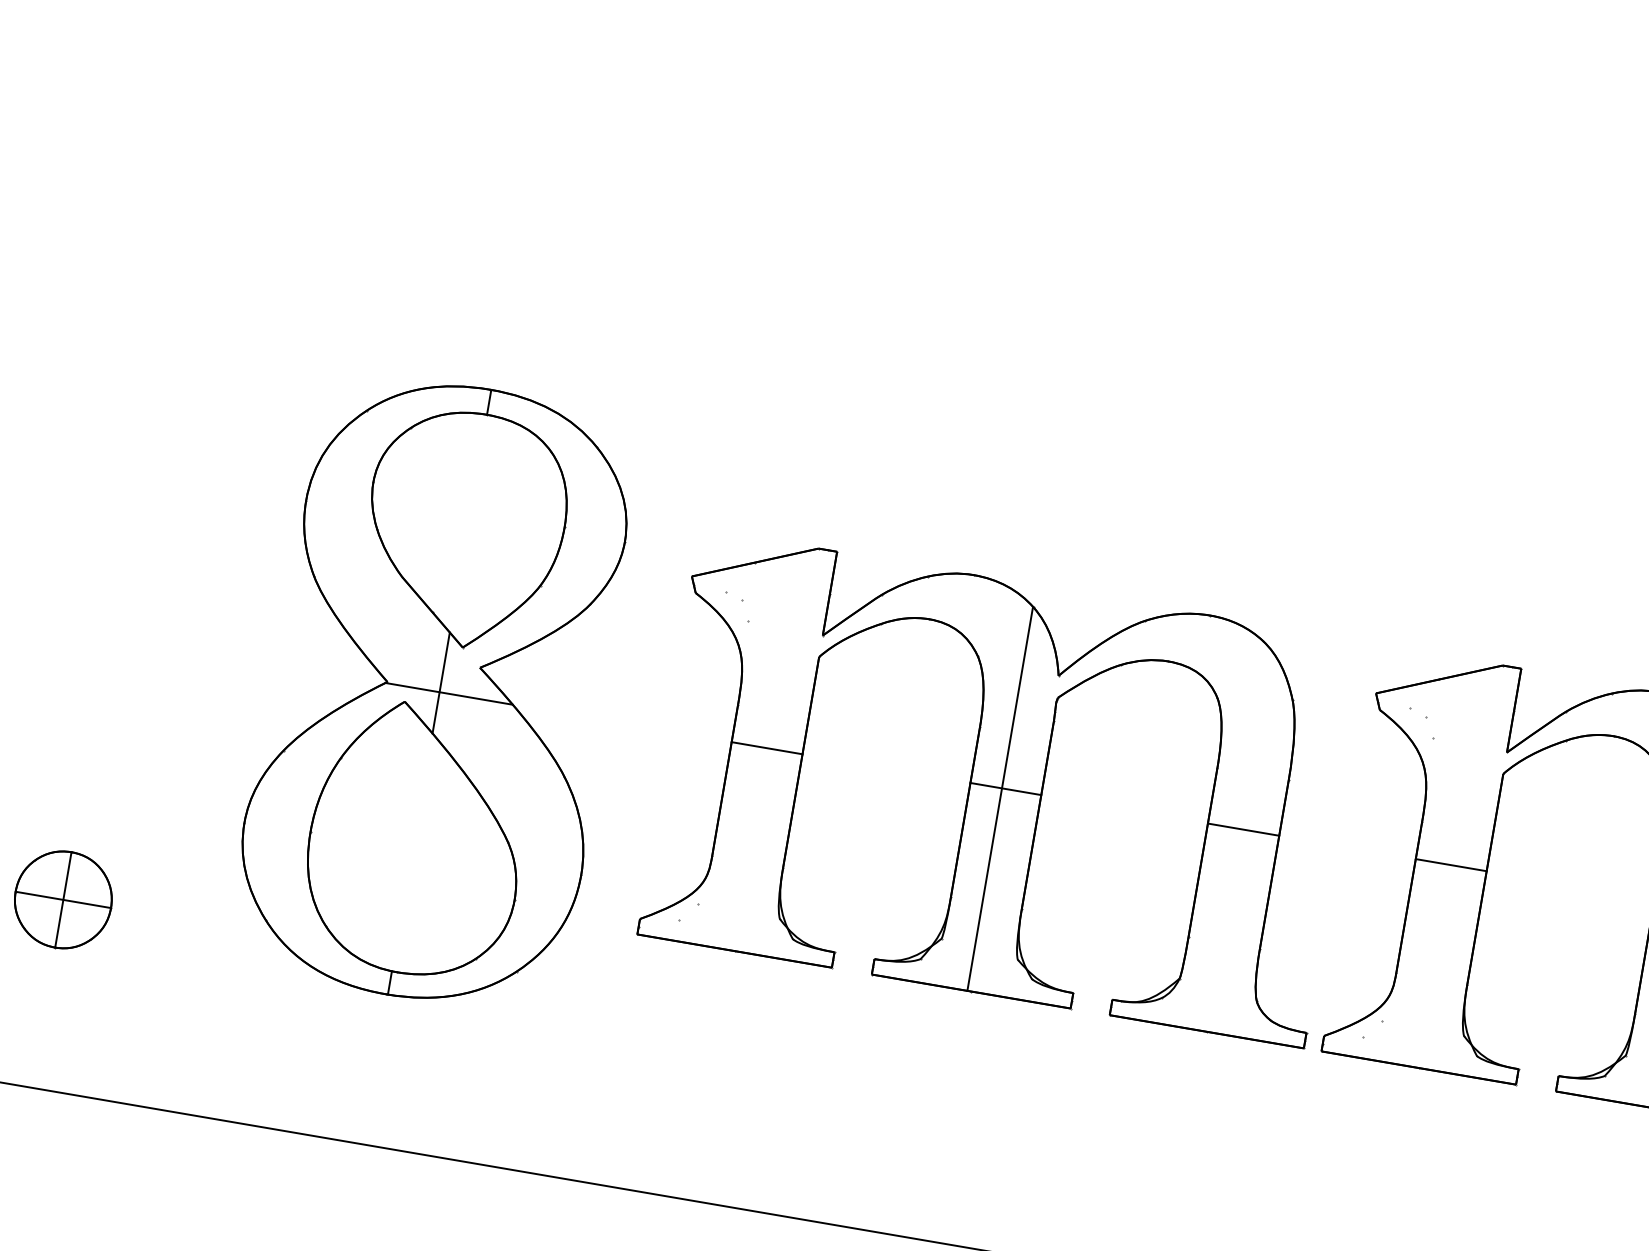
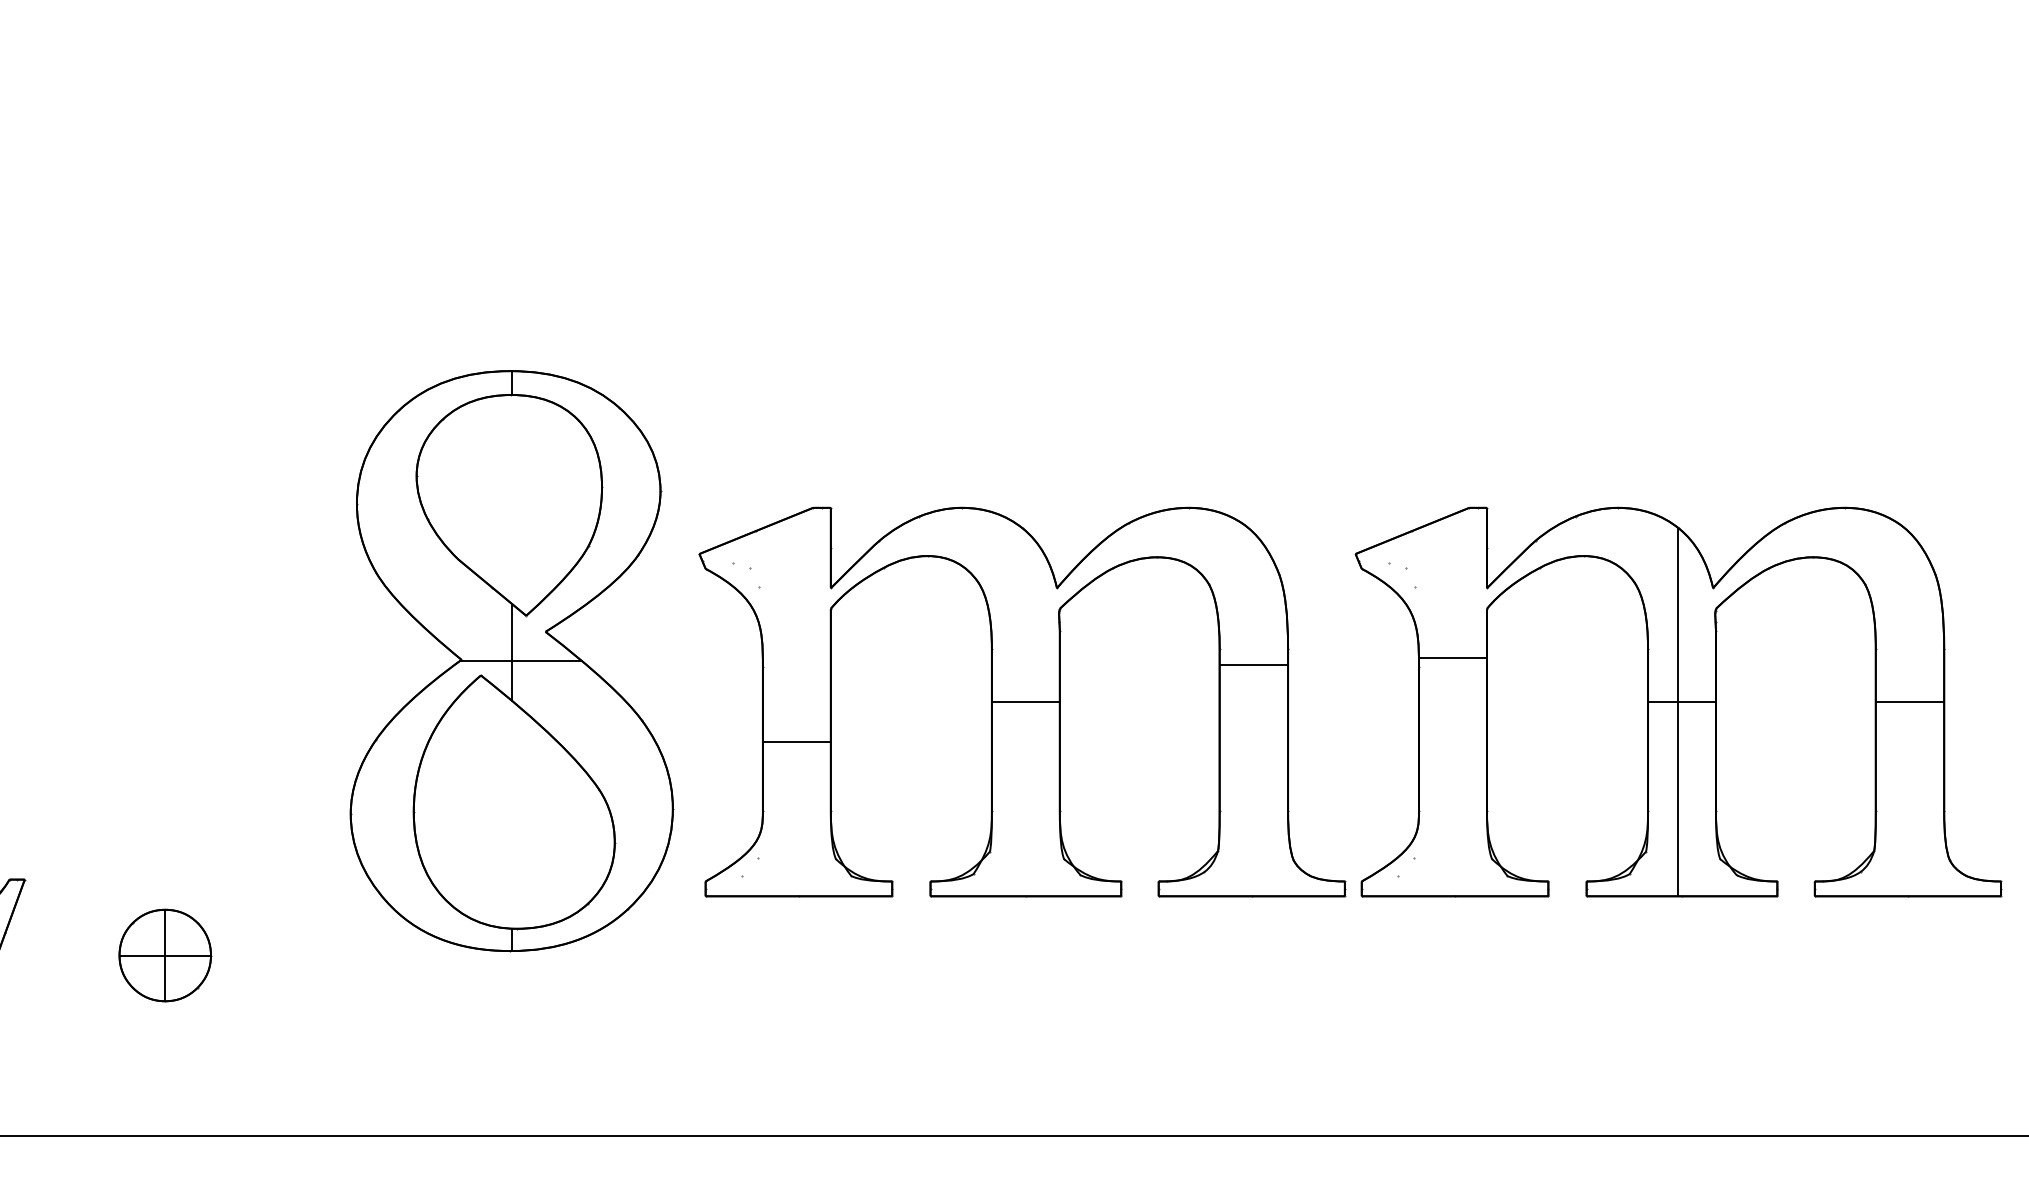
part: (439, 692) -> (511, 661), moved
line: (766, 748) -> (796, 742), moved
line: (1000, 798) -> (1022, 711), removed
line: (1243, 830) -> (1253, 665), moved
line: (1451, 865) -> (1453, 658), moved

